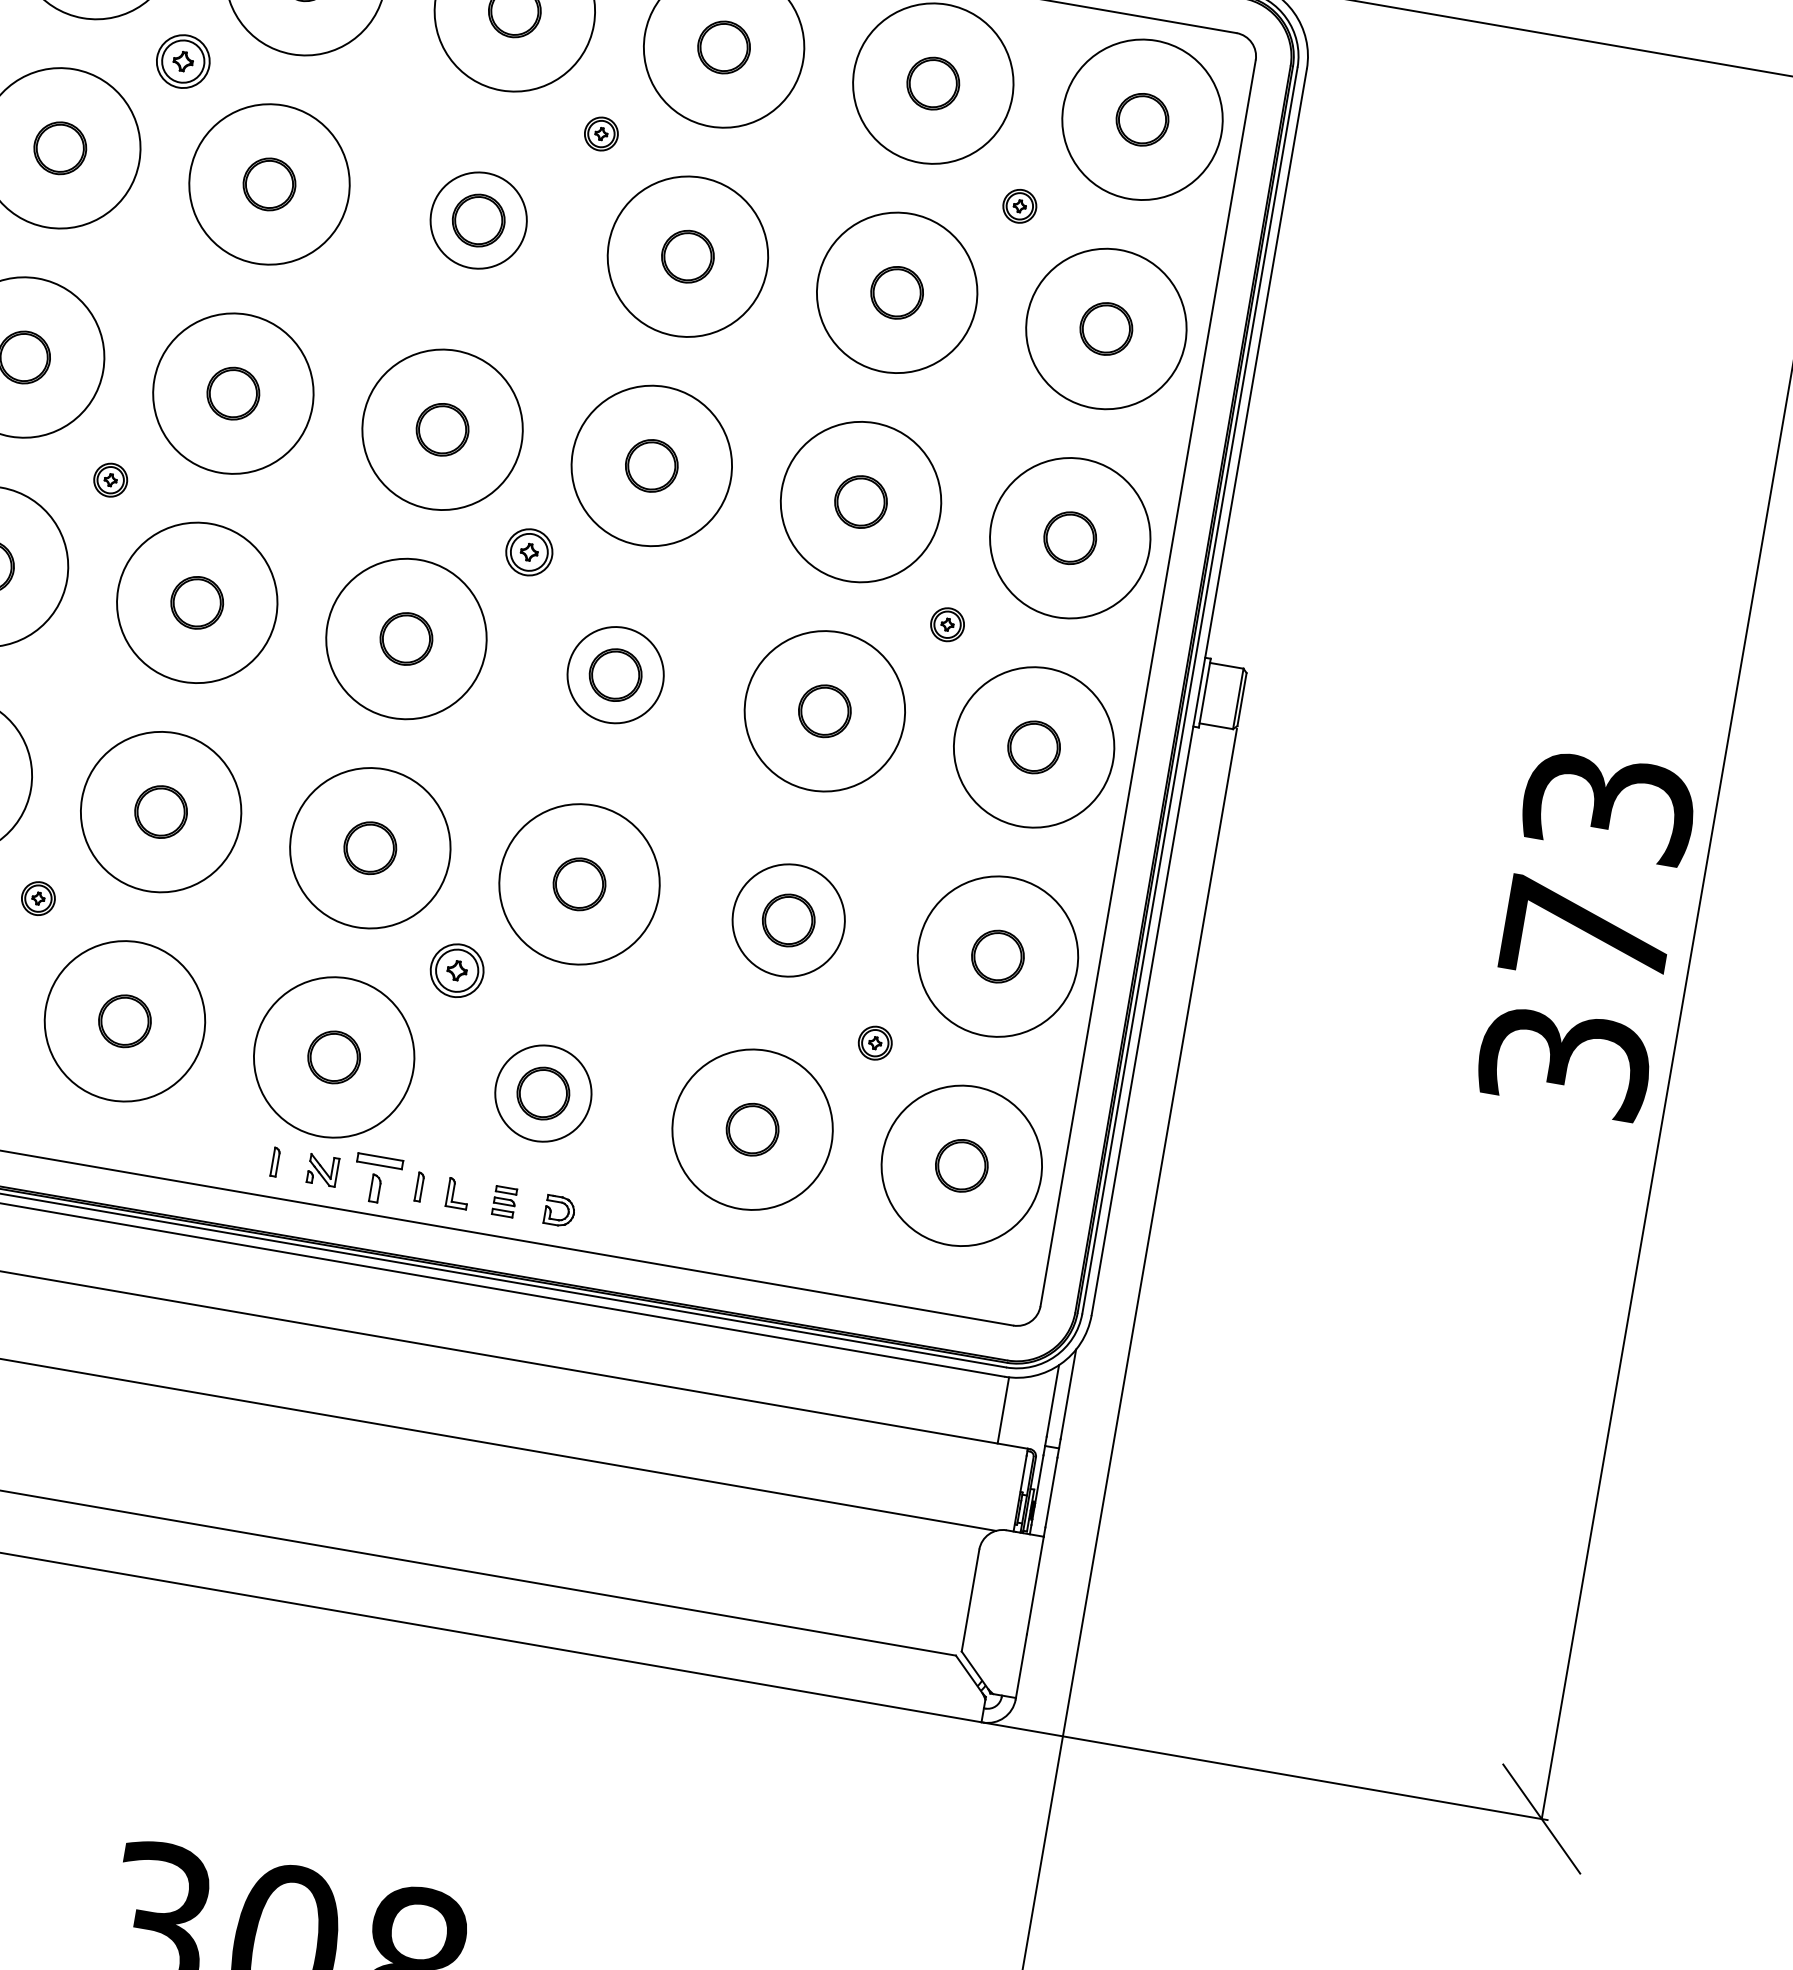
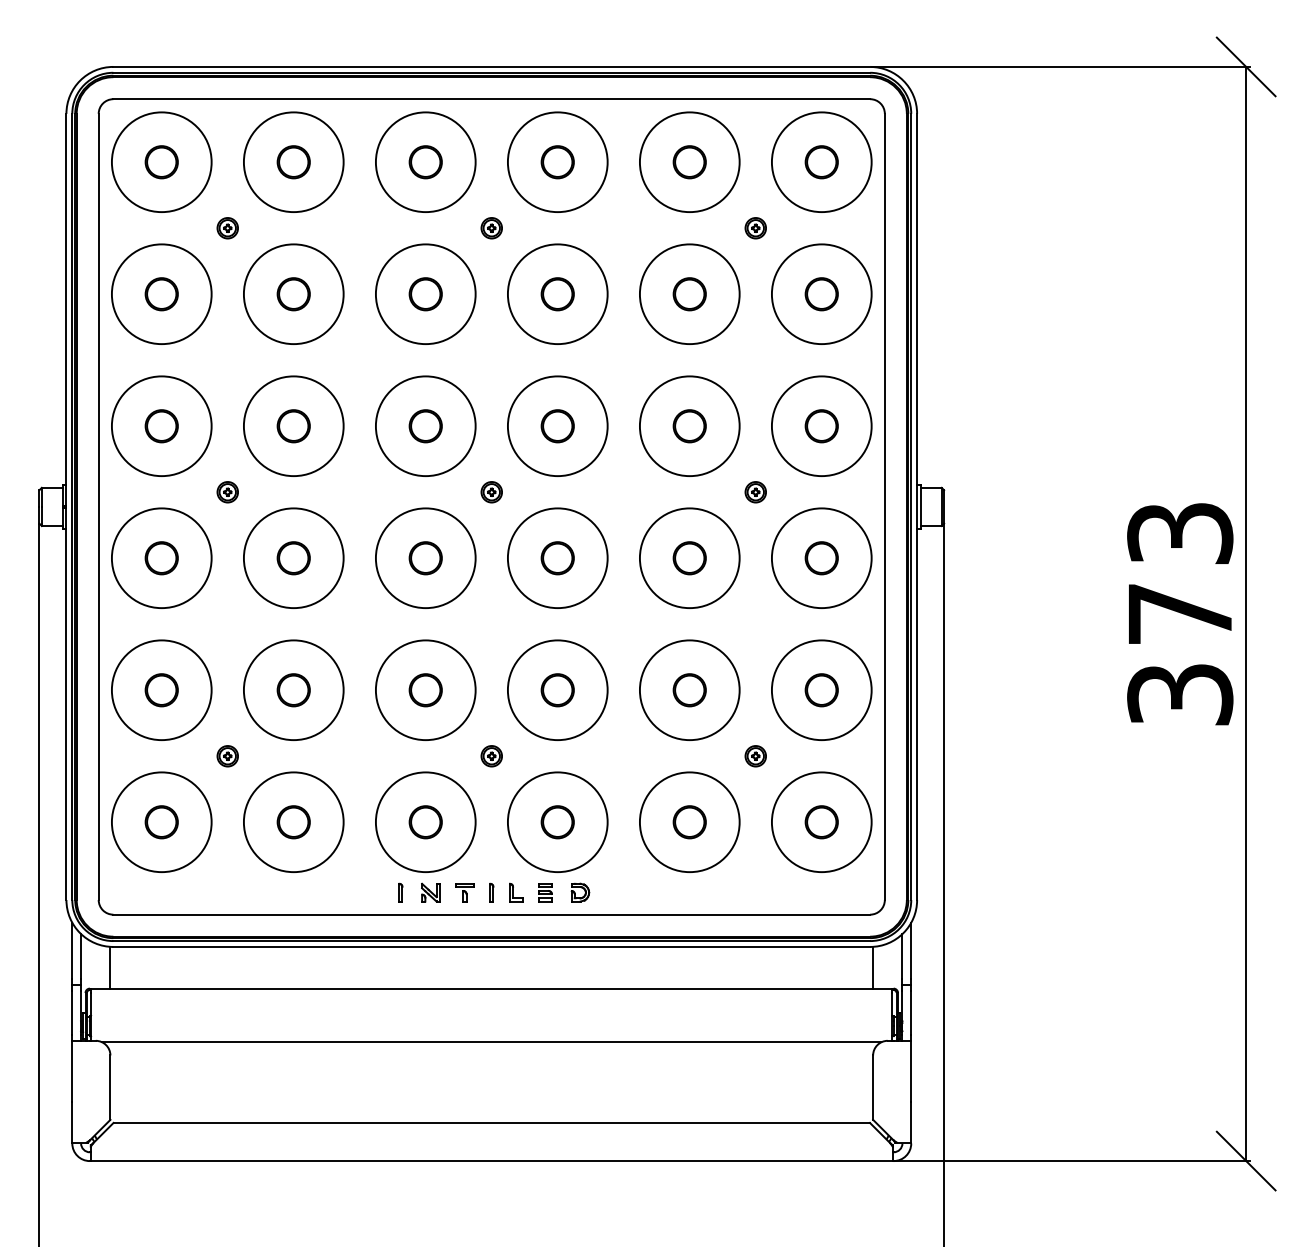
part: (182, 62) -> (227, 228), size x0.62
circle: (478, 220) -> (425, 294), size x1.67
part: (528, 552) -> (491, 492), size x0.71
circle: (615, 675) -> (557, 558), size x1.67
circle: (788, 920) -> (689, 690), size x1.43
part: (456, 971) -> (491, 756), size x0.62
circle: (542, 1093) -> (557, 822), size x1.67
part: (376, 1179) -> (464, 892), size x0.62

